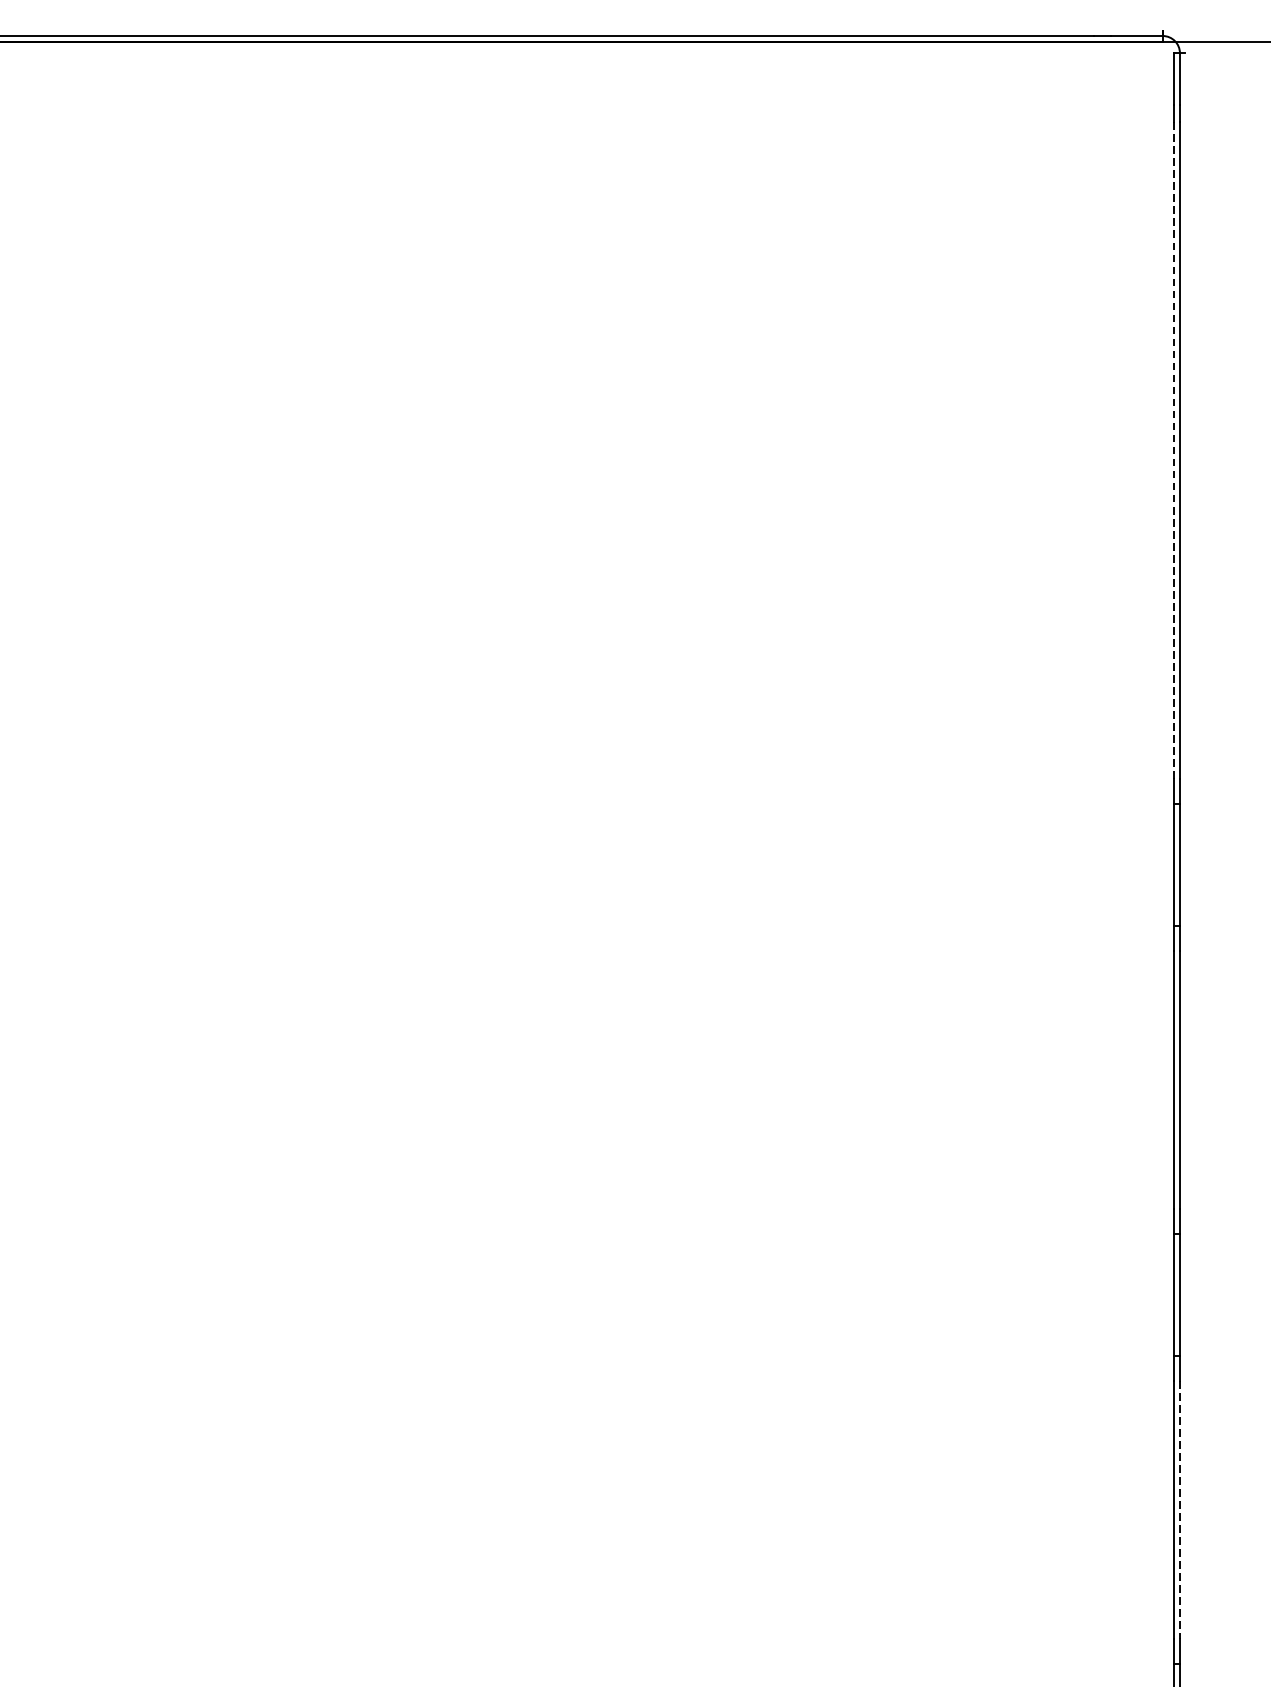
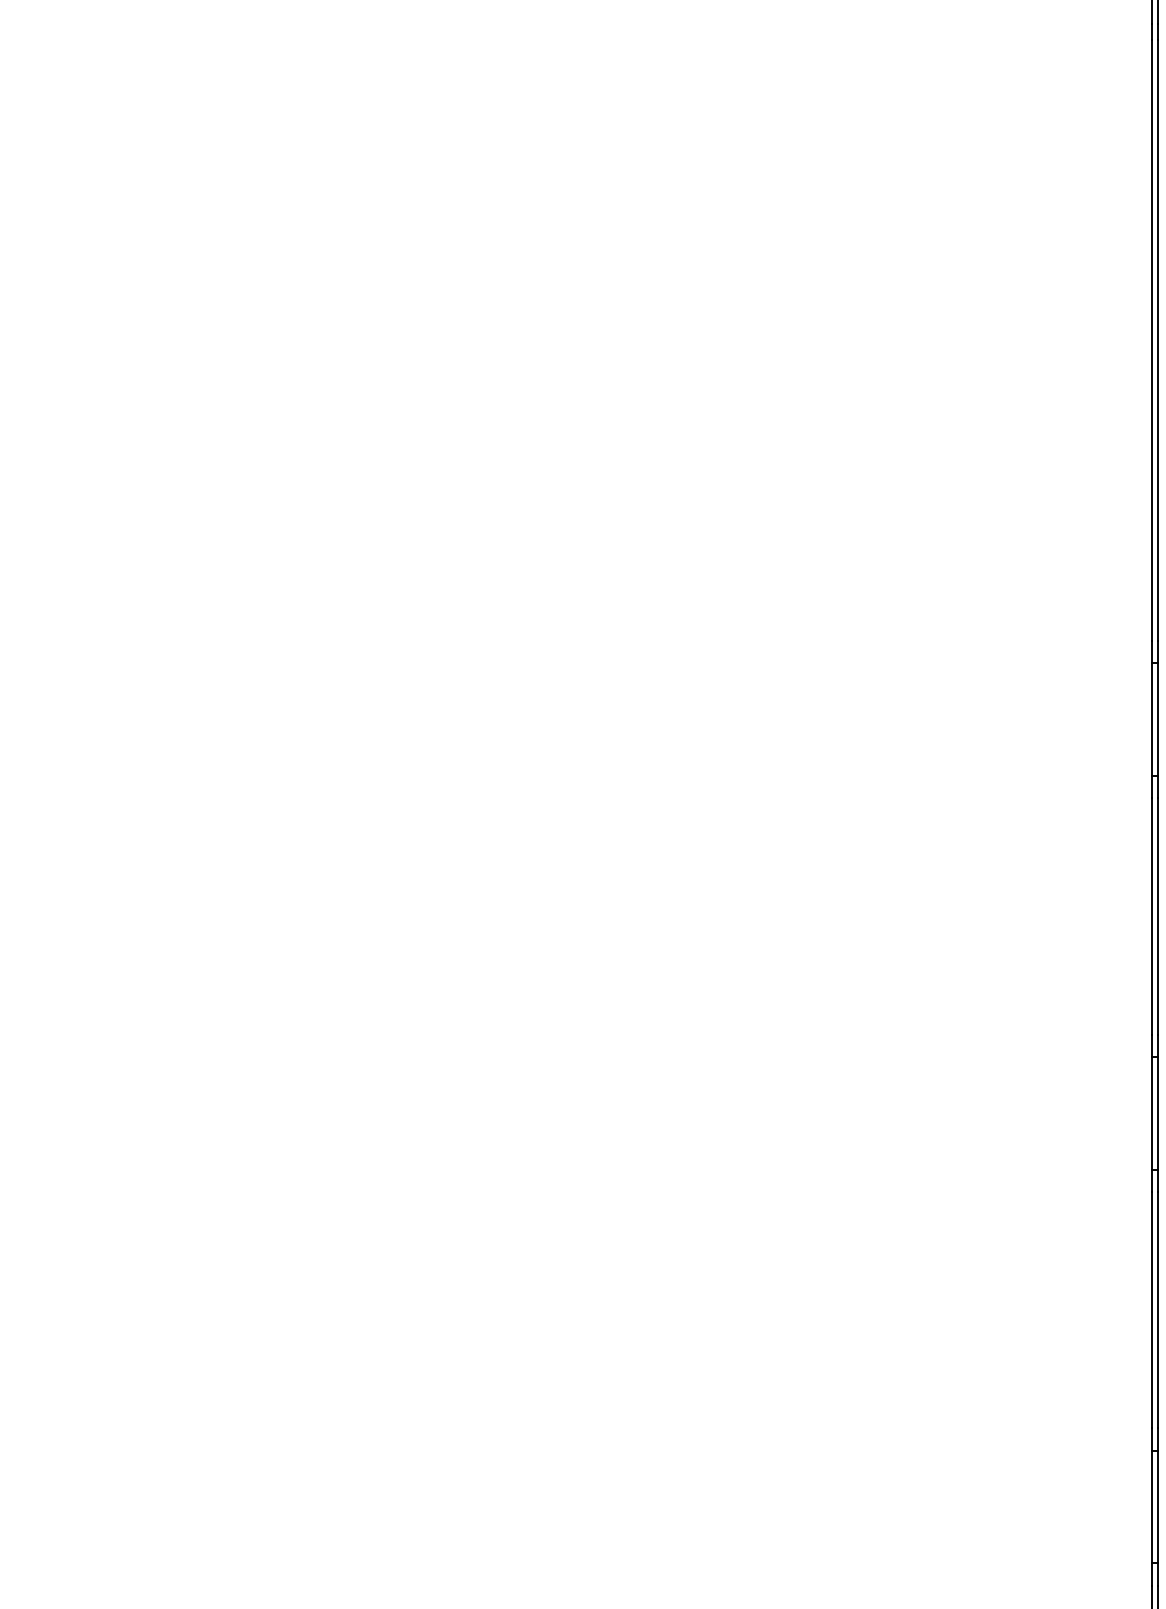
line: (1174, 450) -> (1152, 340), dashed -> solid
line: (1179, 1510) -> (1157, 1310), dashed -> solid

